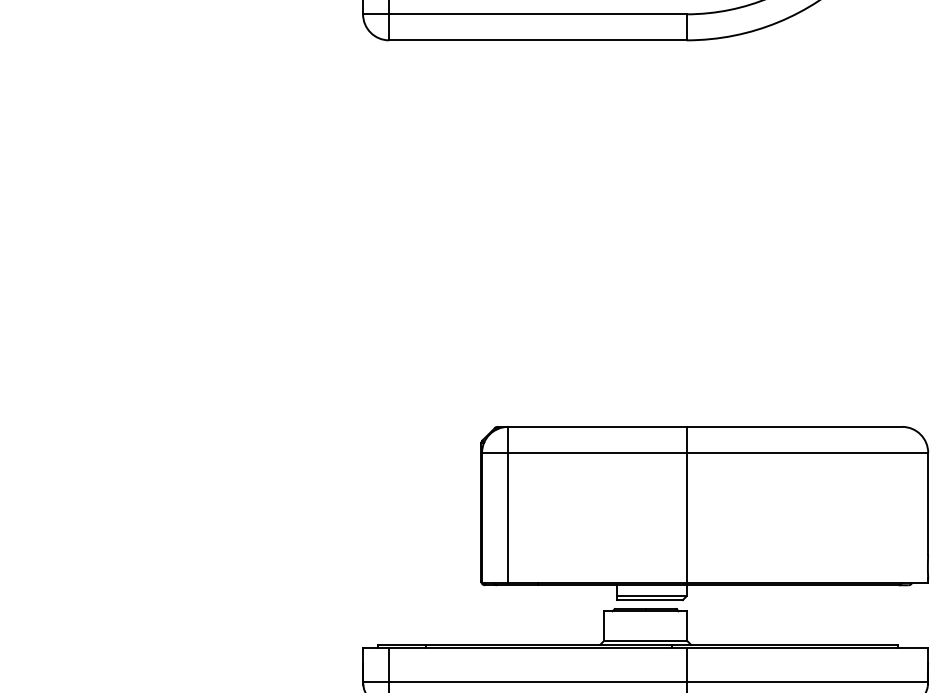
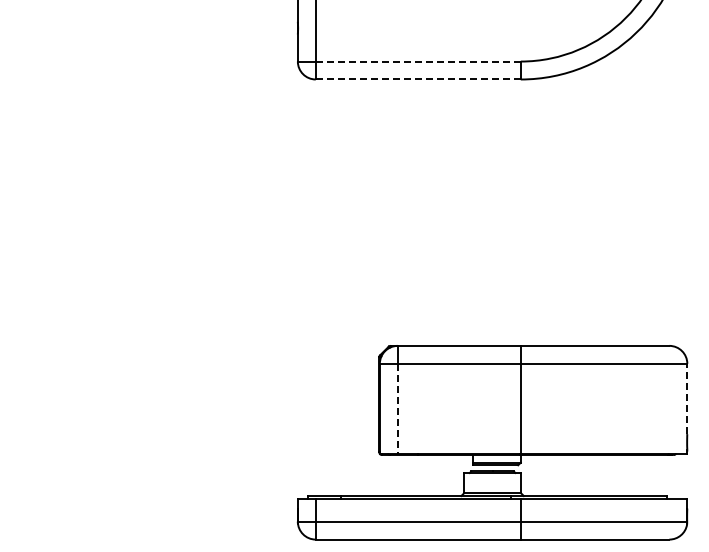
line: (538, 14) -> (418, 61), solid -> dashed
line: (536, 40) -> (417, 79), solid -> dashed
line: (928, 503) -> (687, 398), solid -> dashed
line: (507, 517) -> (397, 408), solid -> dashed

